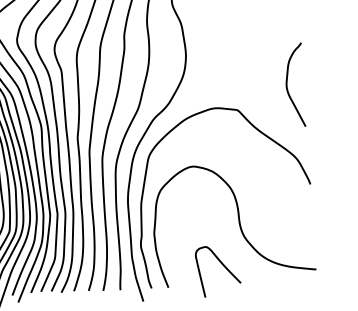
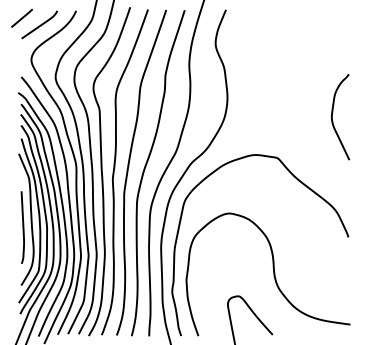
curve: (287, 85) -> (332, 117), moved

